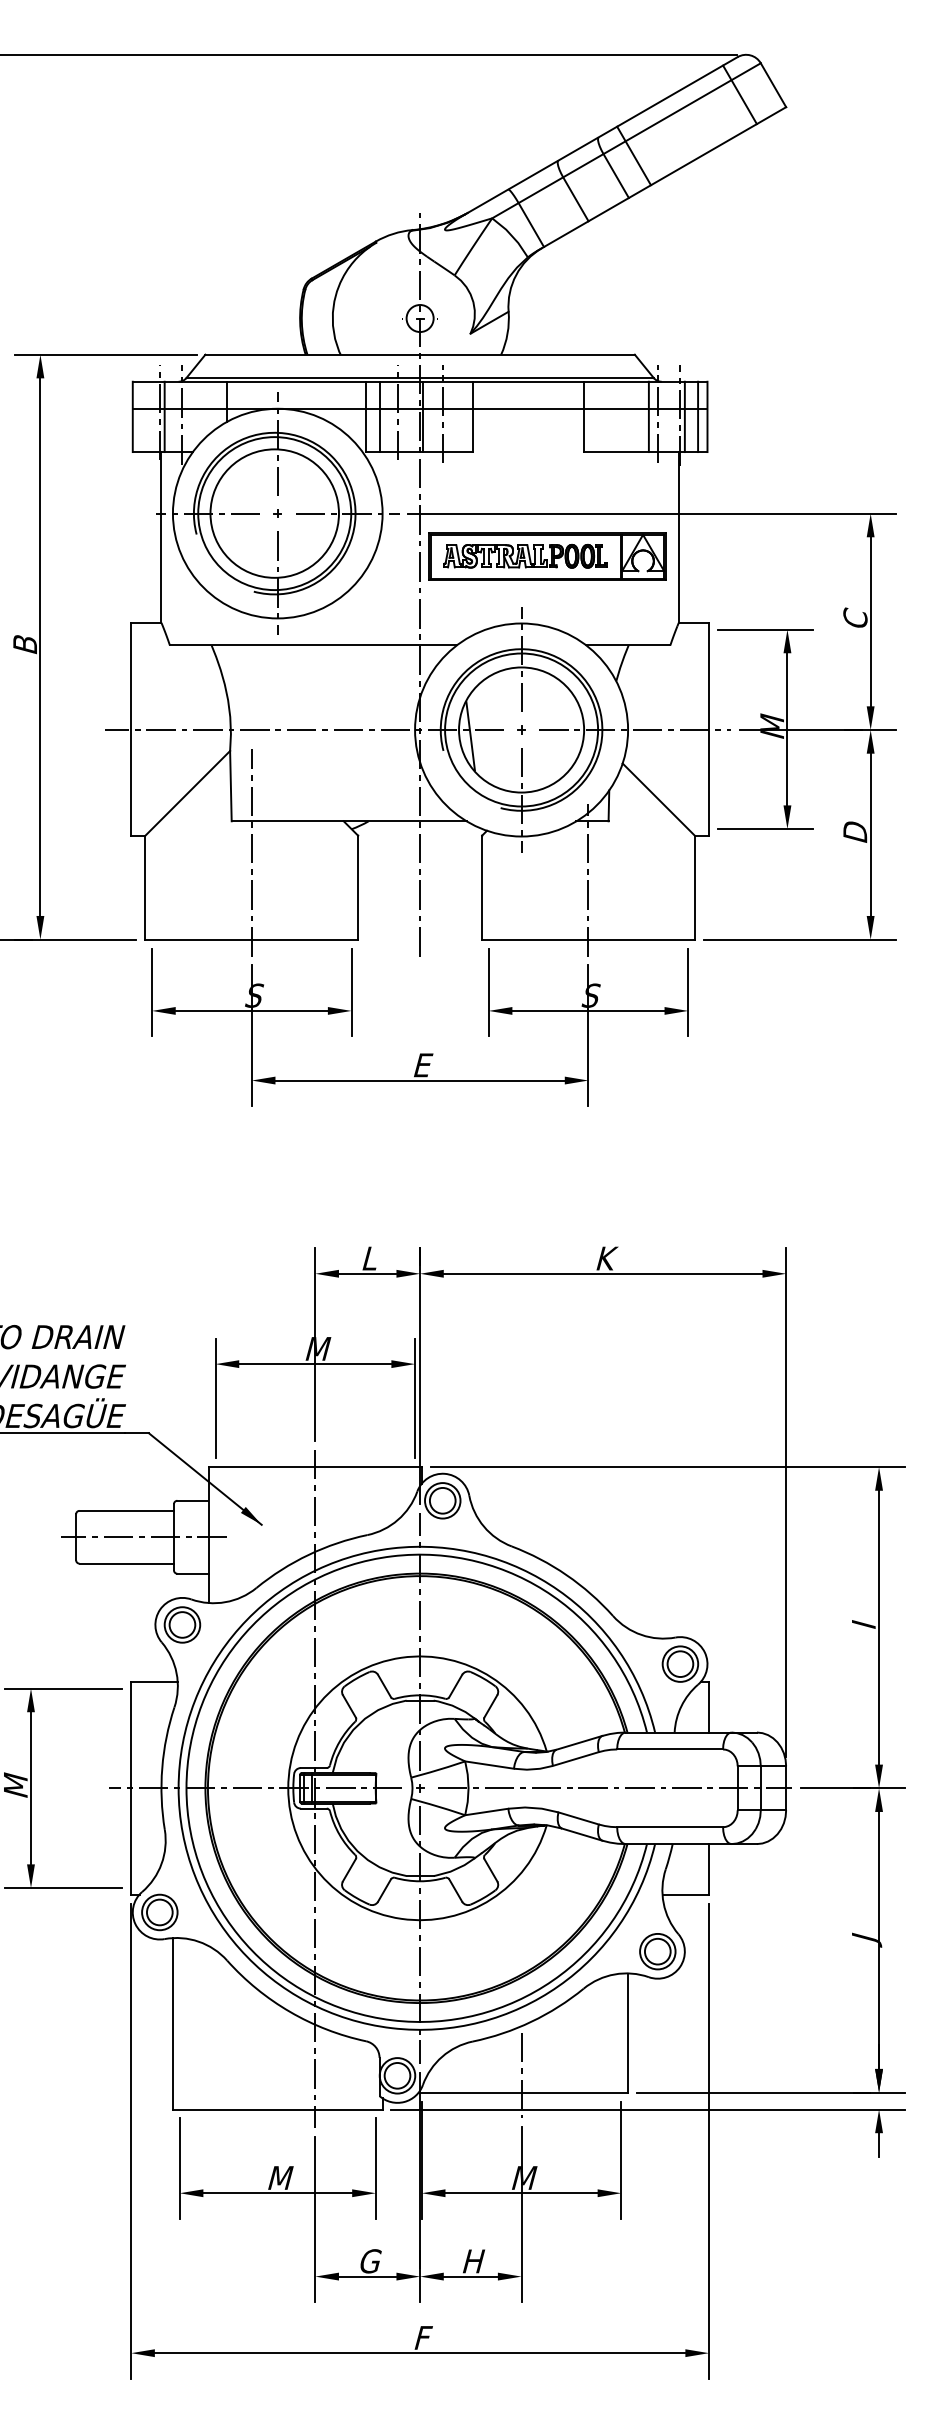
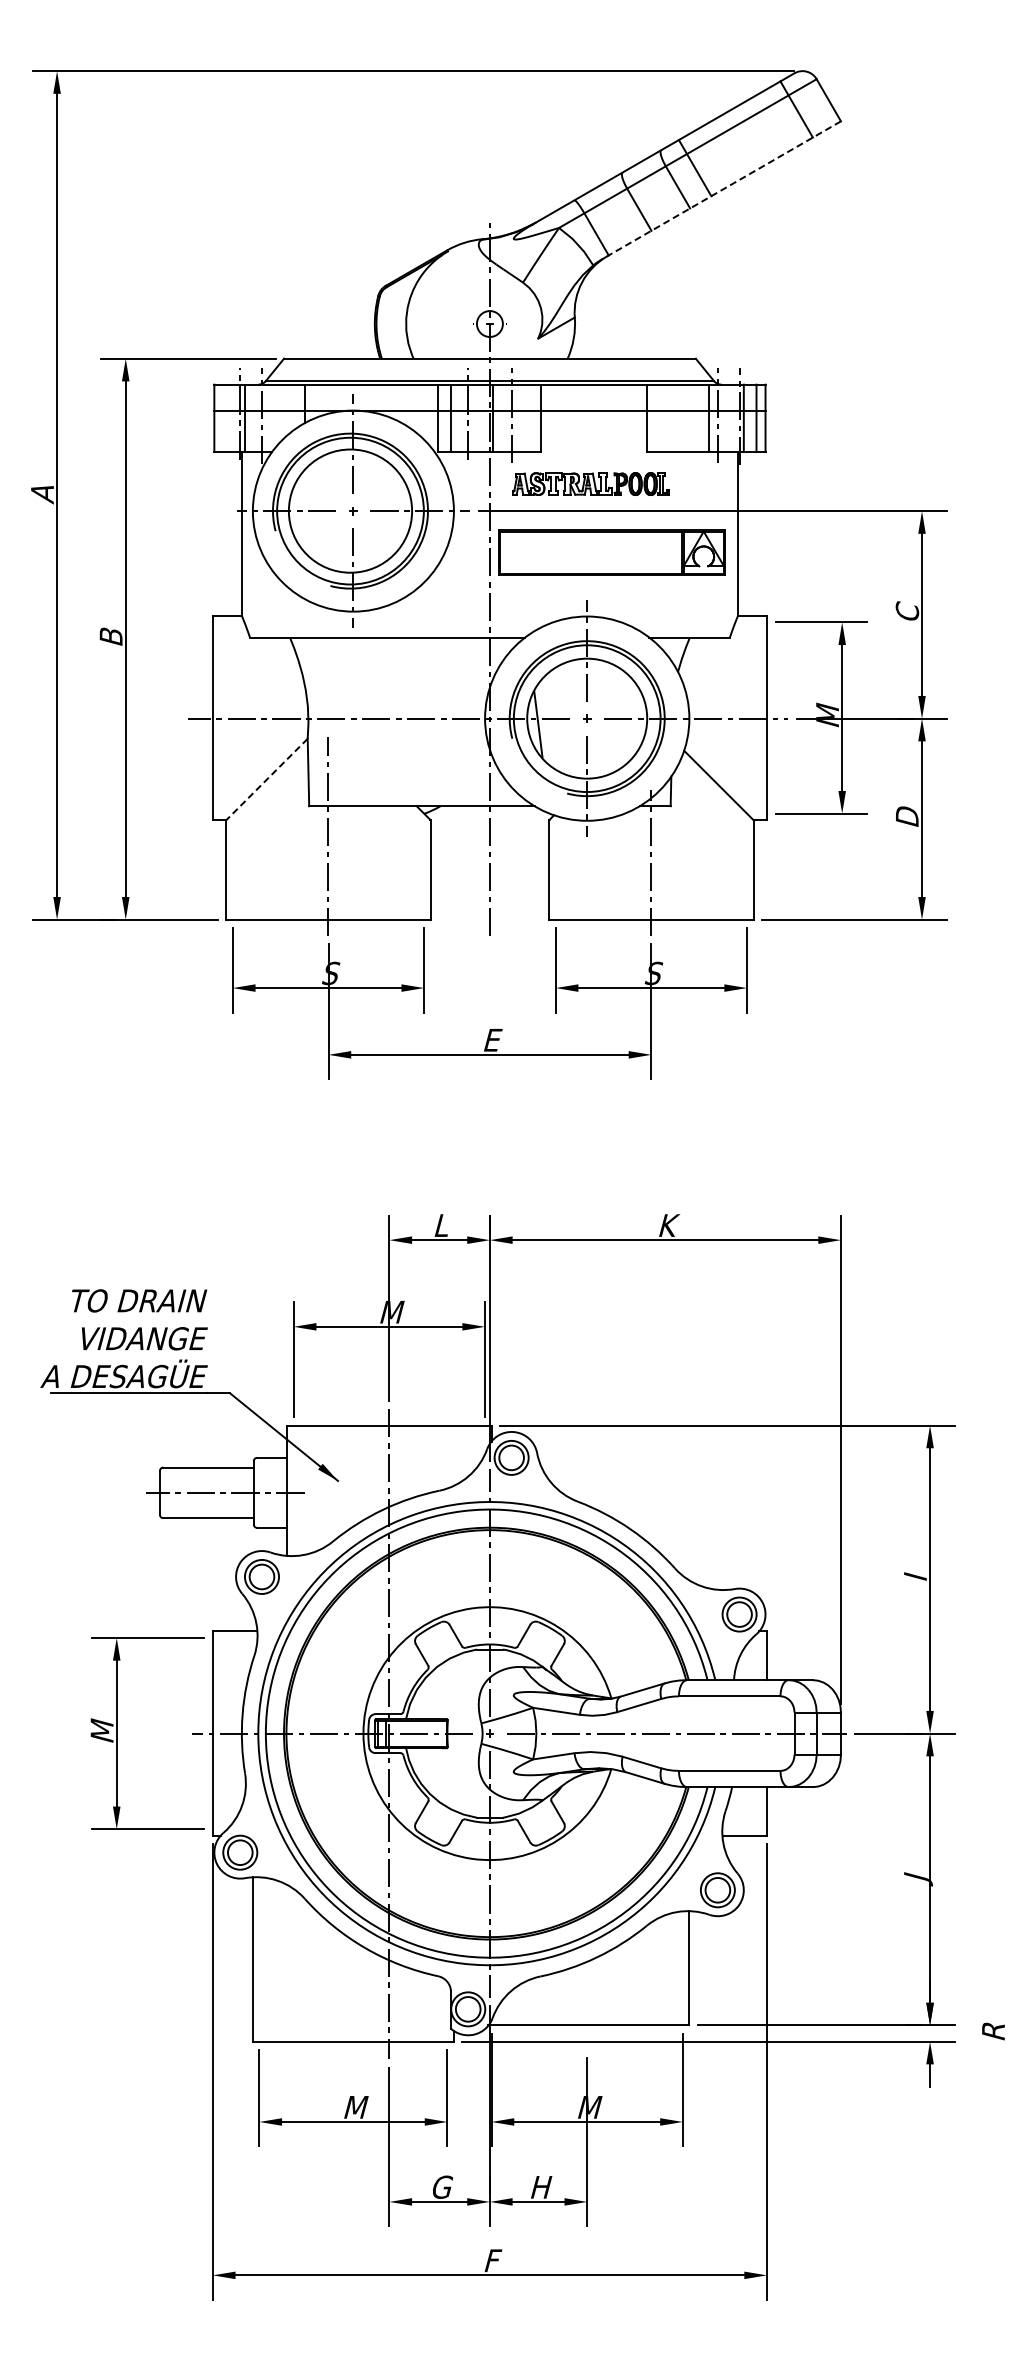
line: (661, 179) -> (721, 190), solid -> dashed
part: (524, 555) -> (590, 483), moved
line: (188, 793) -> (267, 779), solid -> dashed
line: (521, 2074) -> (587, 2008), removed

